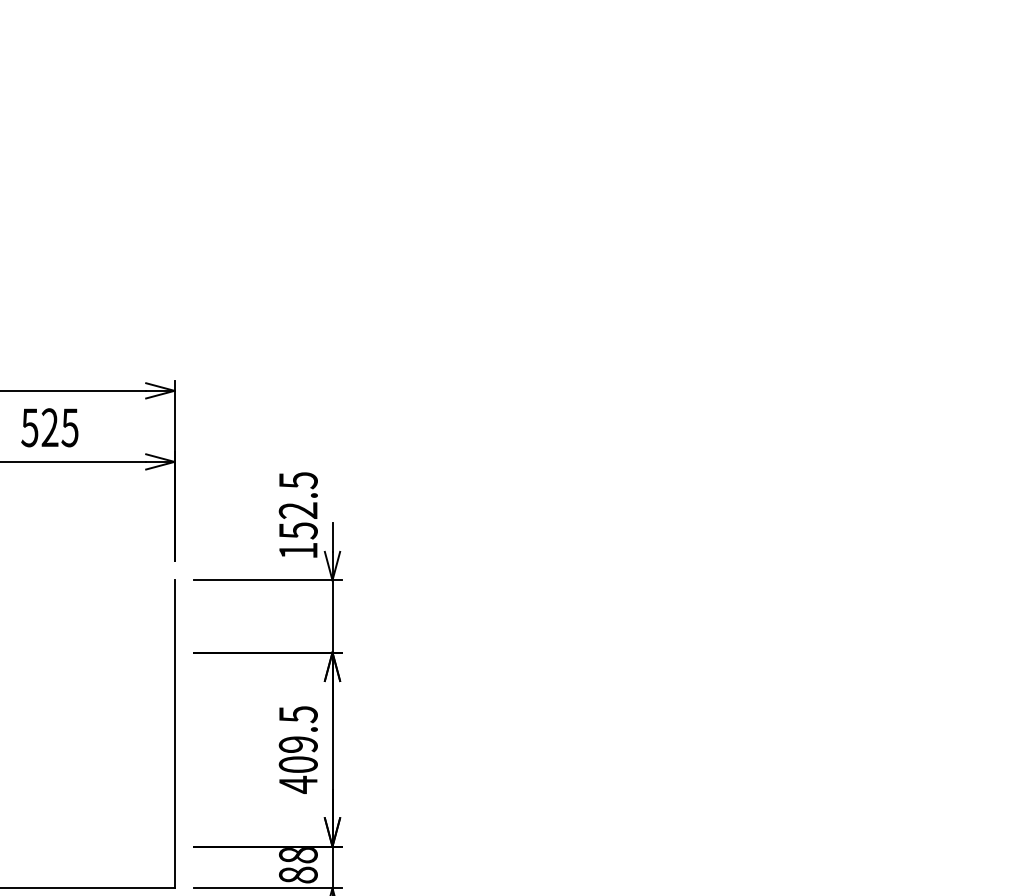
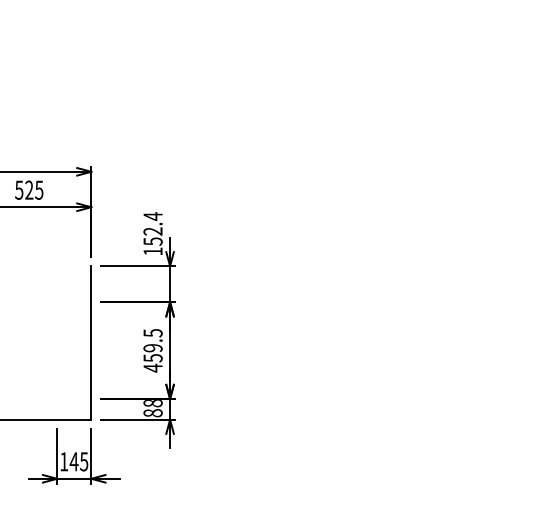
text: (297, 480) -> (152, 216), 152.5 -> 152.4
text: (297, 765) -> (152, 358), 409.5 -> 459.5

